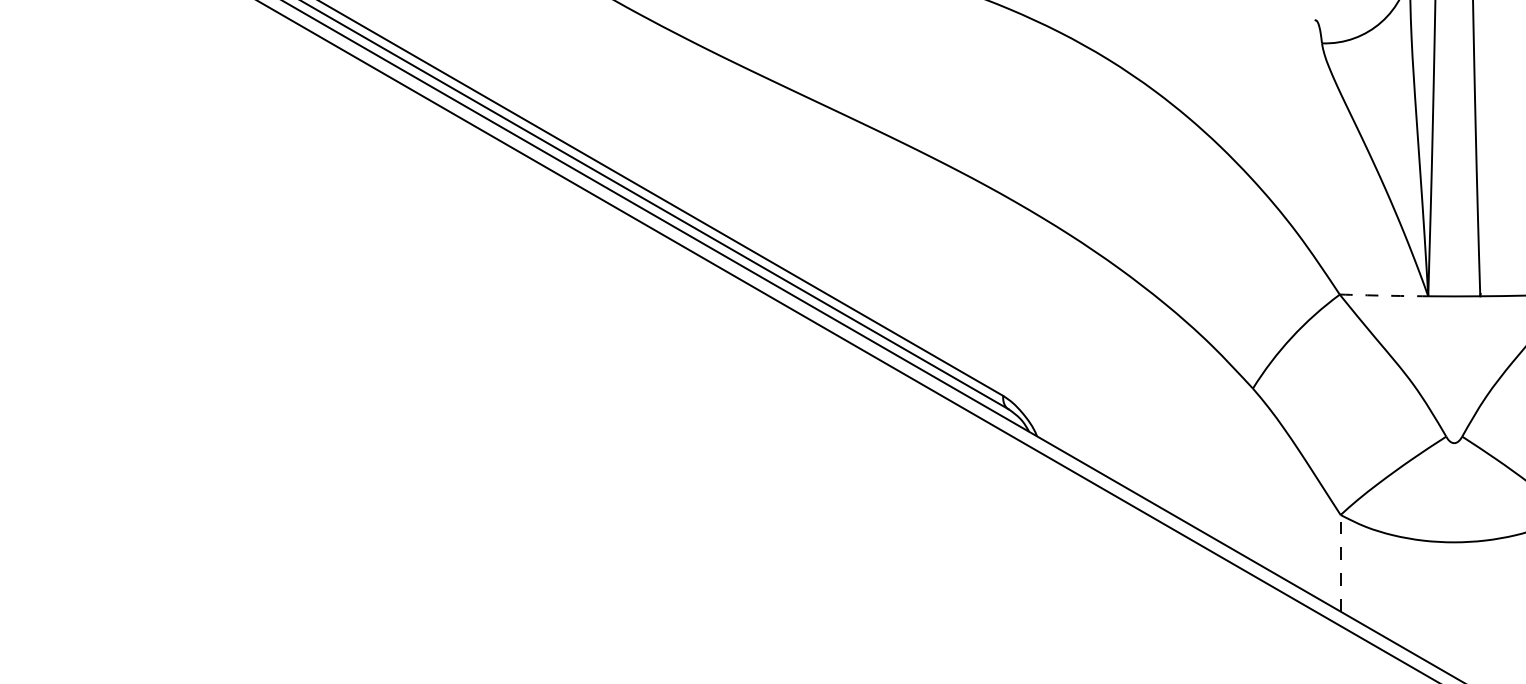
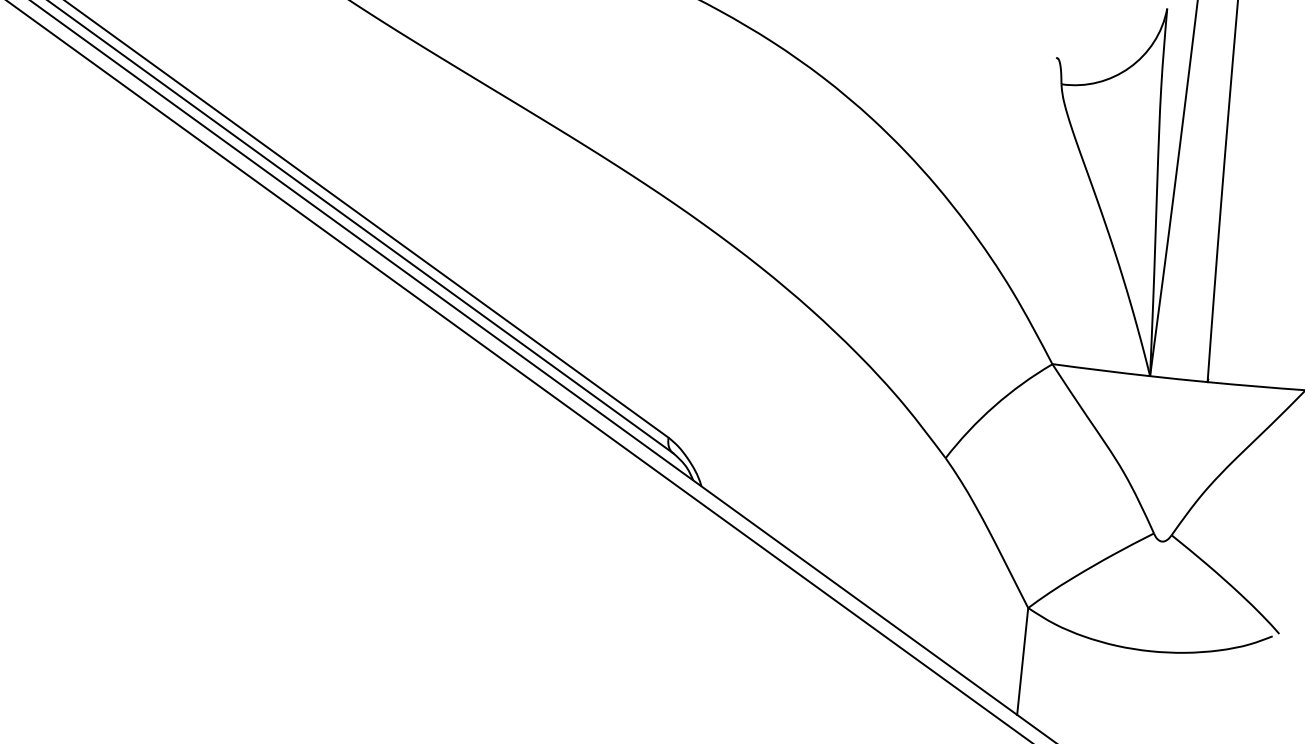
arc: (1384, 295) -> (1101, 370), dashed -> solid
line: (1340, 562) -> (1022, 660), dashed -> solid

